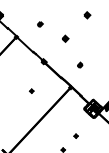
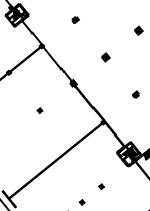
part: (40, 24) -> (75, 19), moved
part: (79, 65) -> (135, 94), moved
part: (31, 91) -> (39, 110), moved

